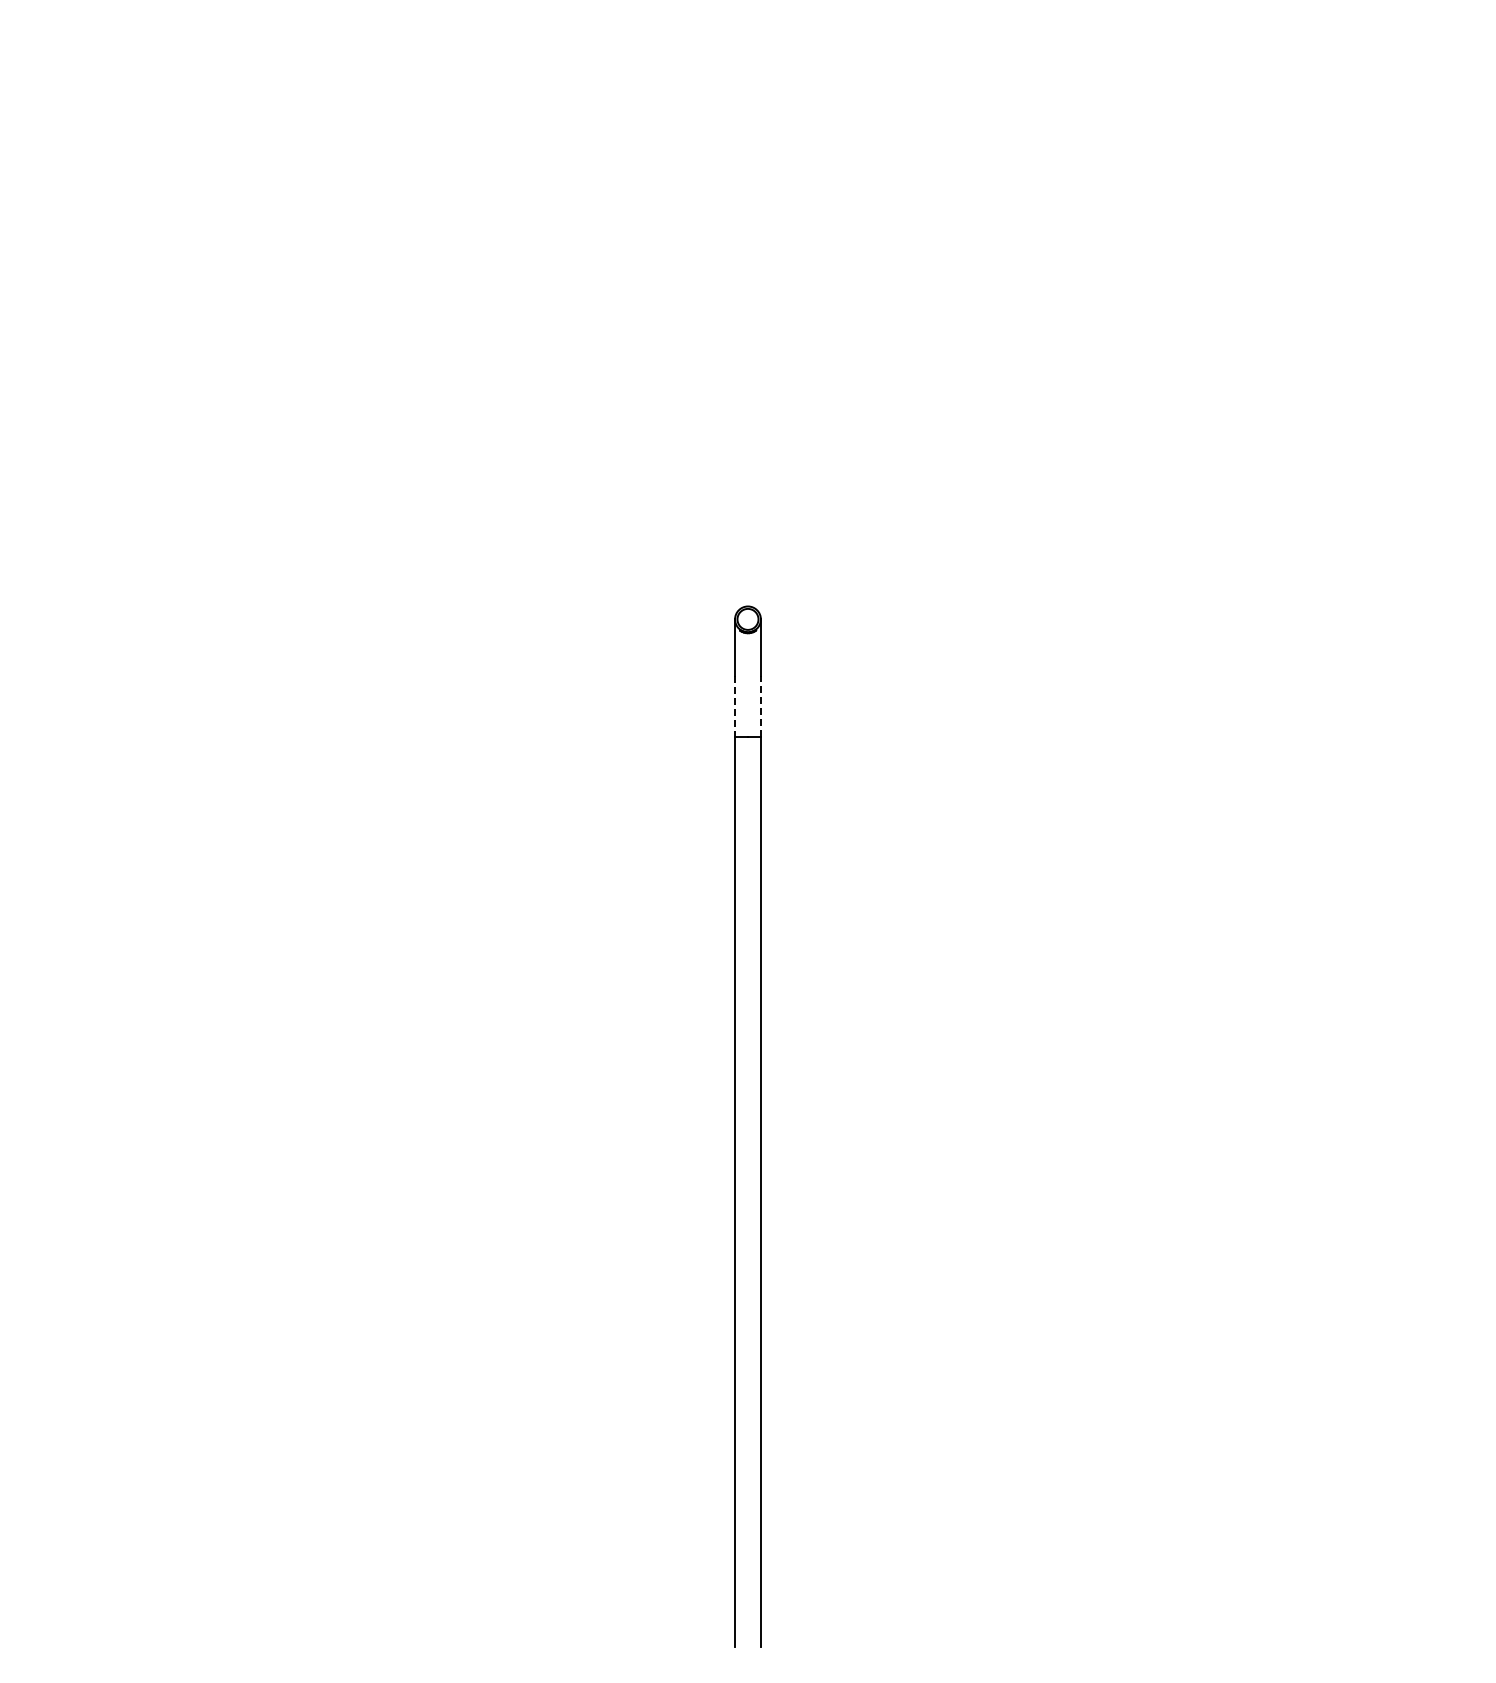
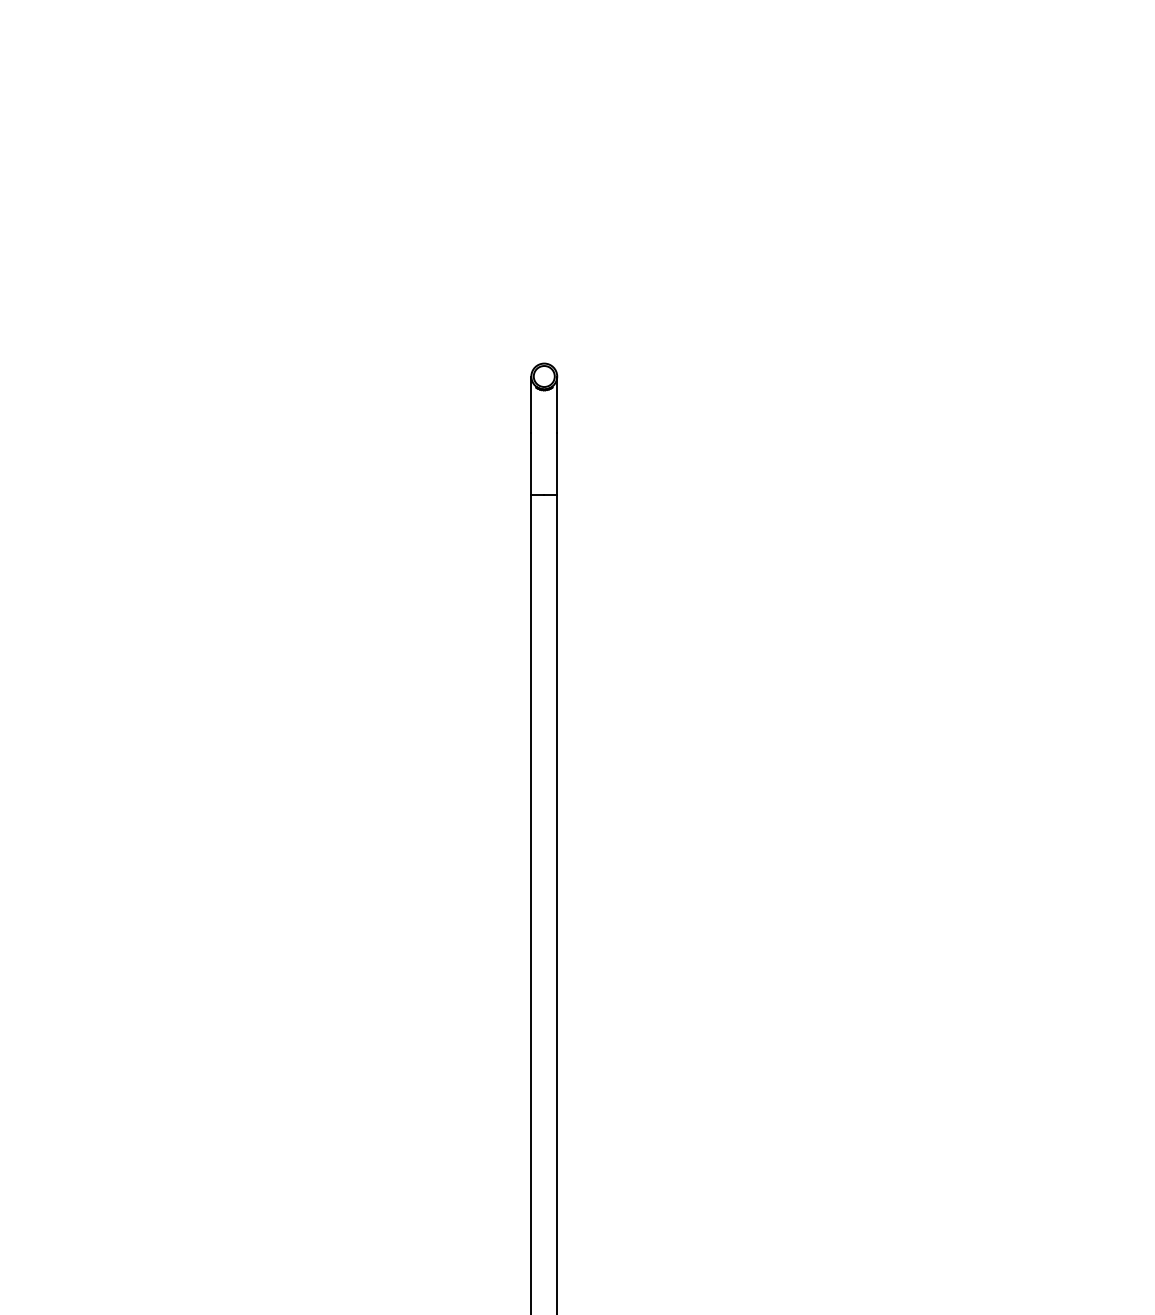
line: (735, 706) -> (531, 463), dashed -> solid
line: (760, 706) -> (556, 463), dashed -> solid

